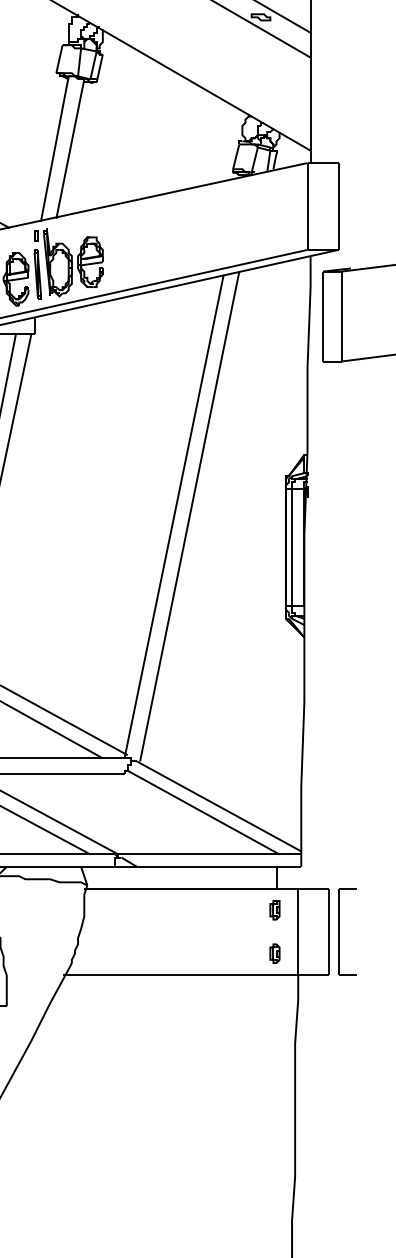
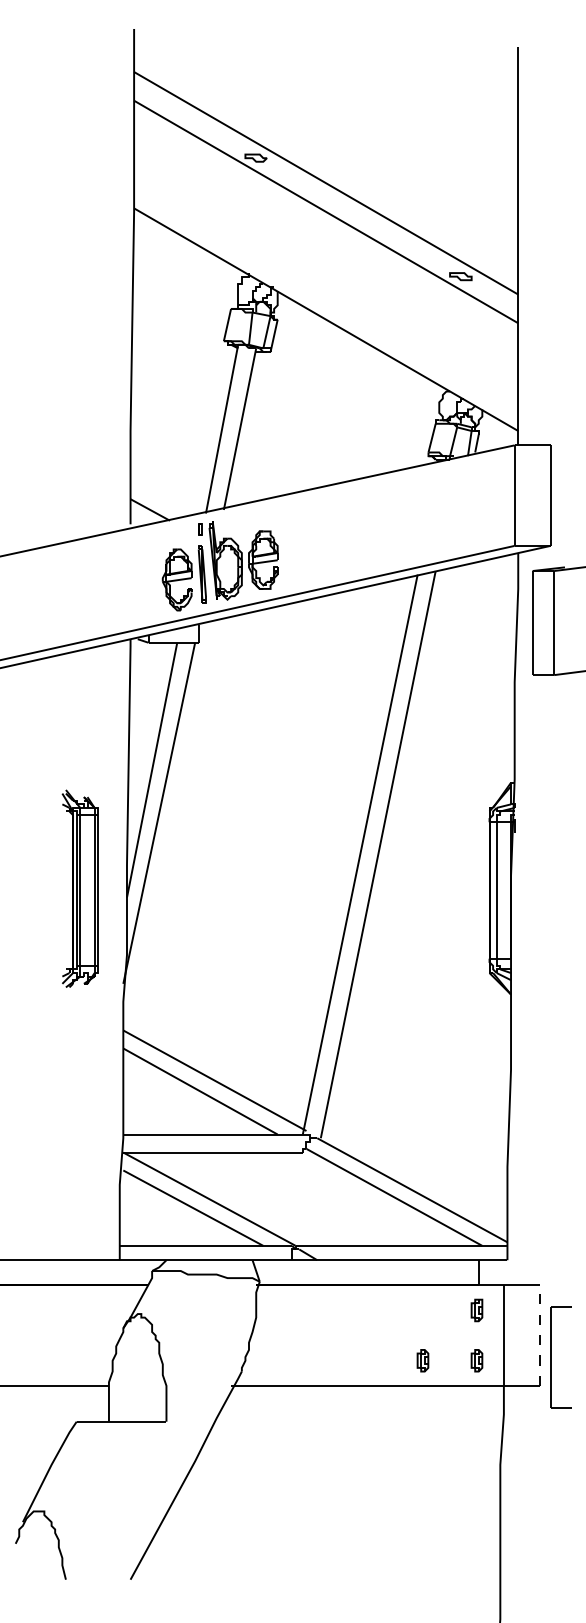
line: (328, 931) -> (539, 1335), solid -> dashed
part: (339, 931) -> (551, 1357), moved
part: (227, 953) -> (422, 1360), added

